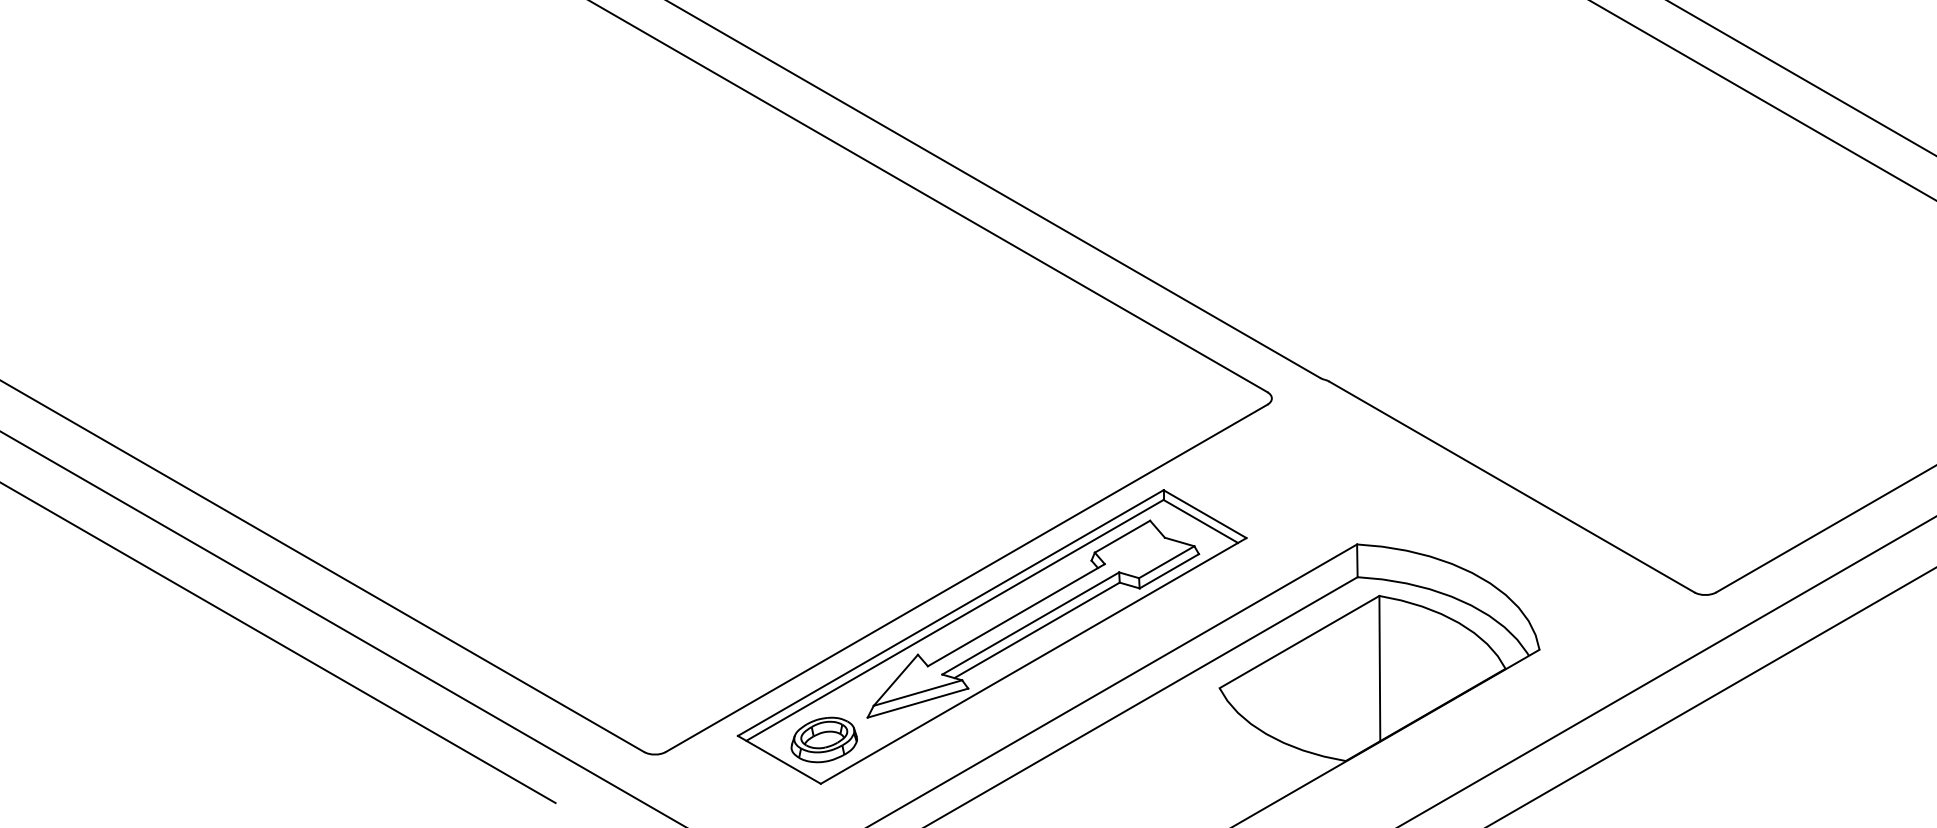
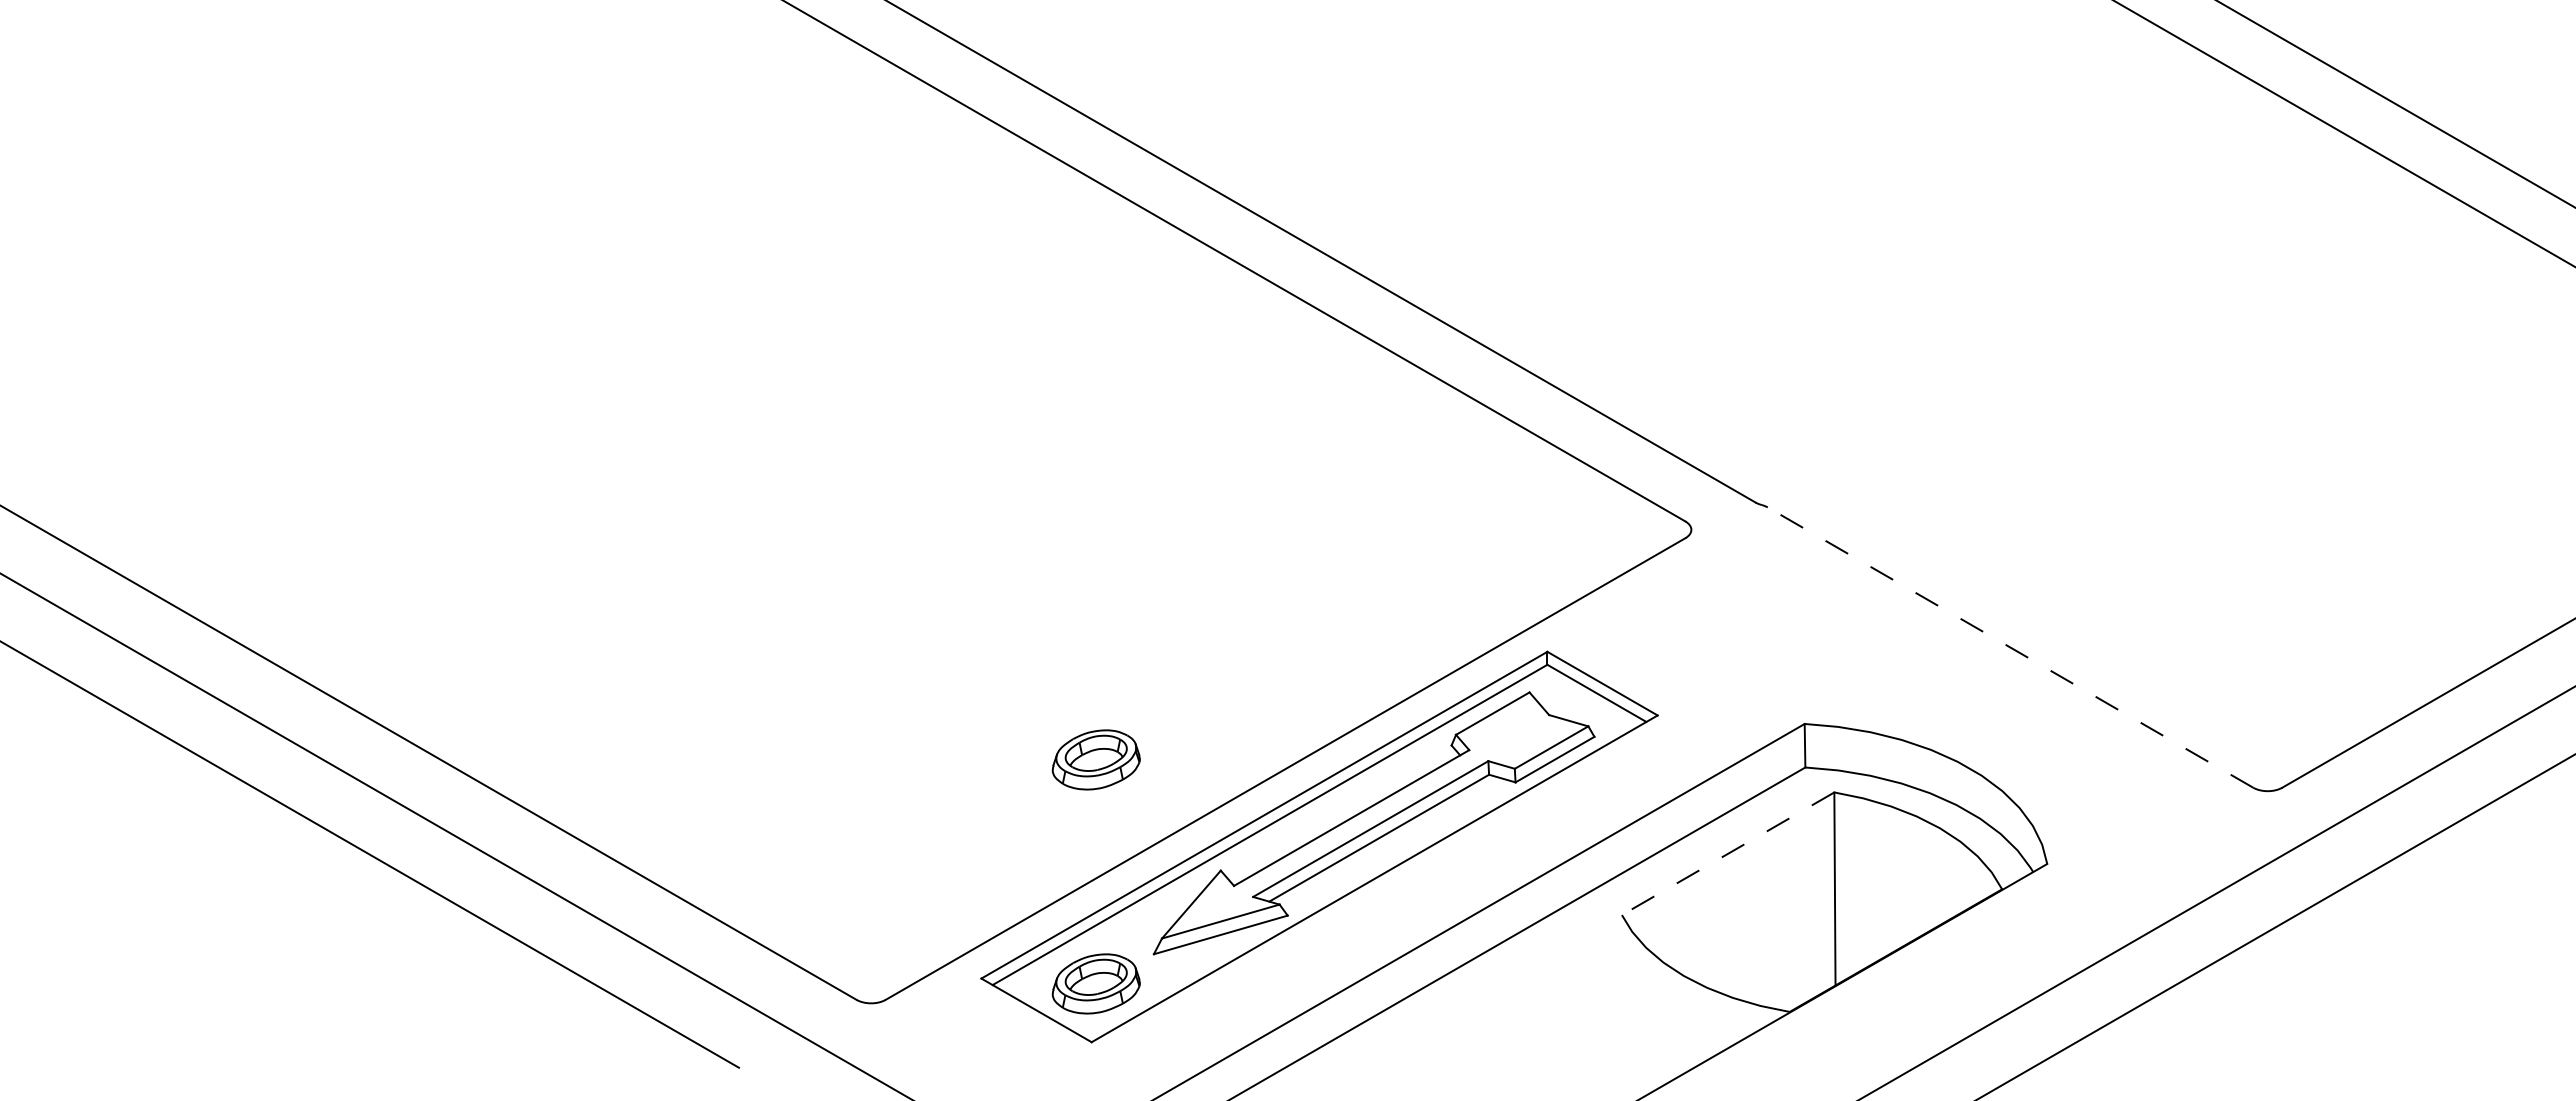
line: (1511, 486) -> (2010, 647), solid -> dashed
part: (823, 571) -> (1095, 759), added
line: (1299, 641) -> (1728, 853), solid -> dashed

